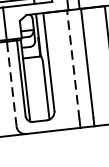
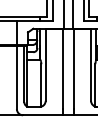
line: (73, 64) -> (63, 68), dashed -> solid
line: (11, 83) -> (16, 77), dashed -> solid

